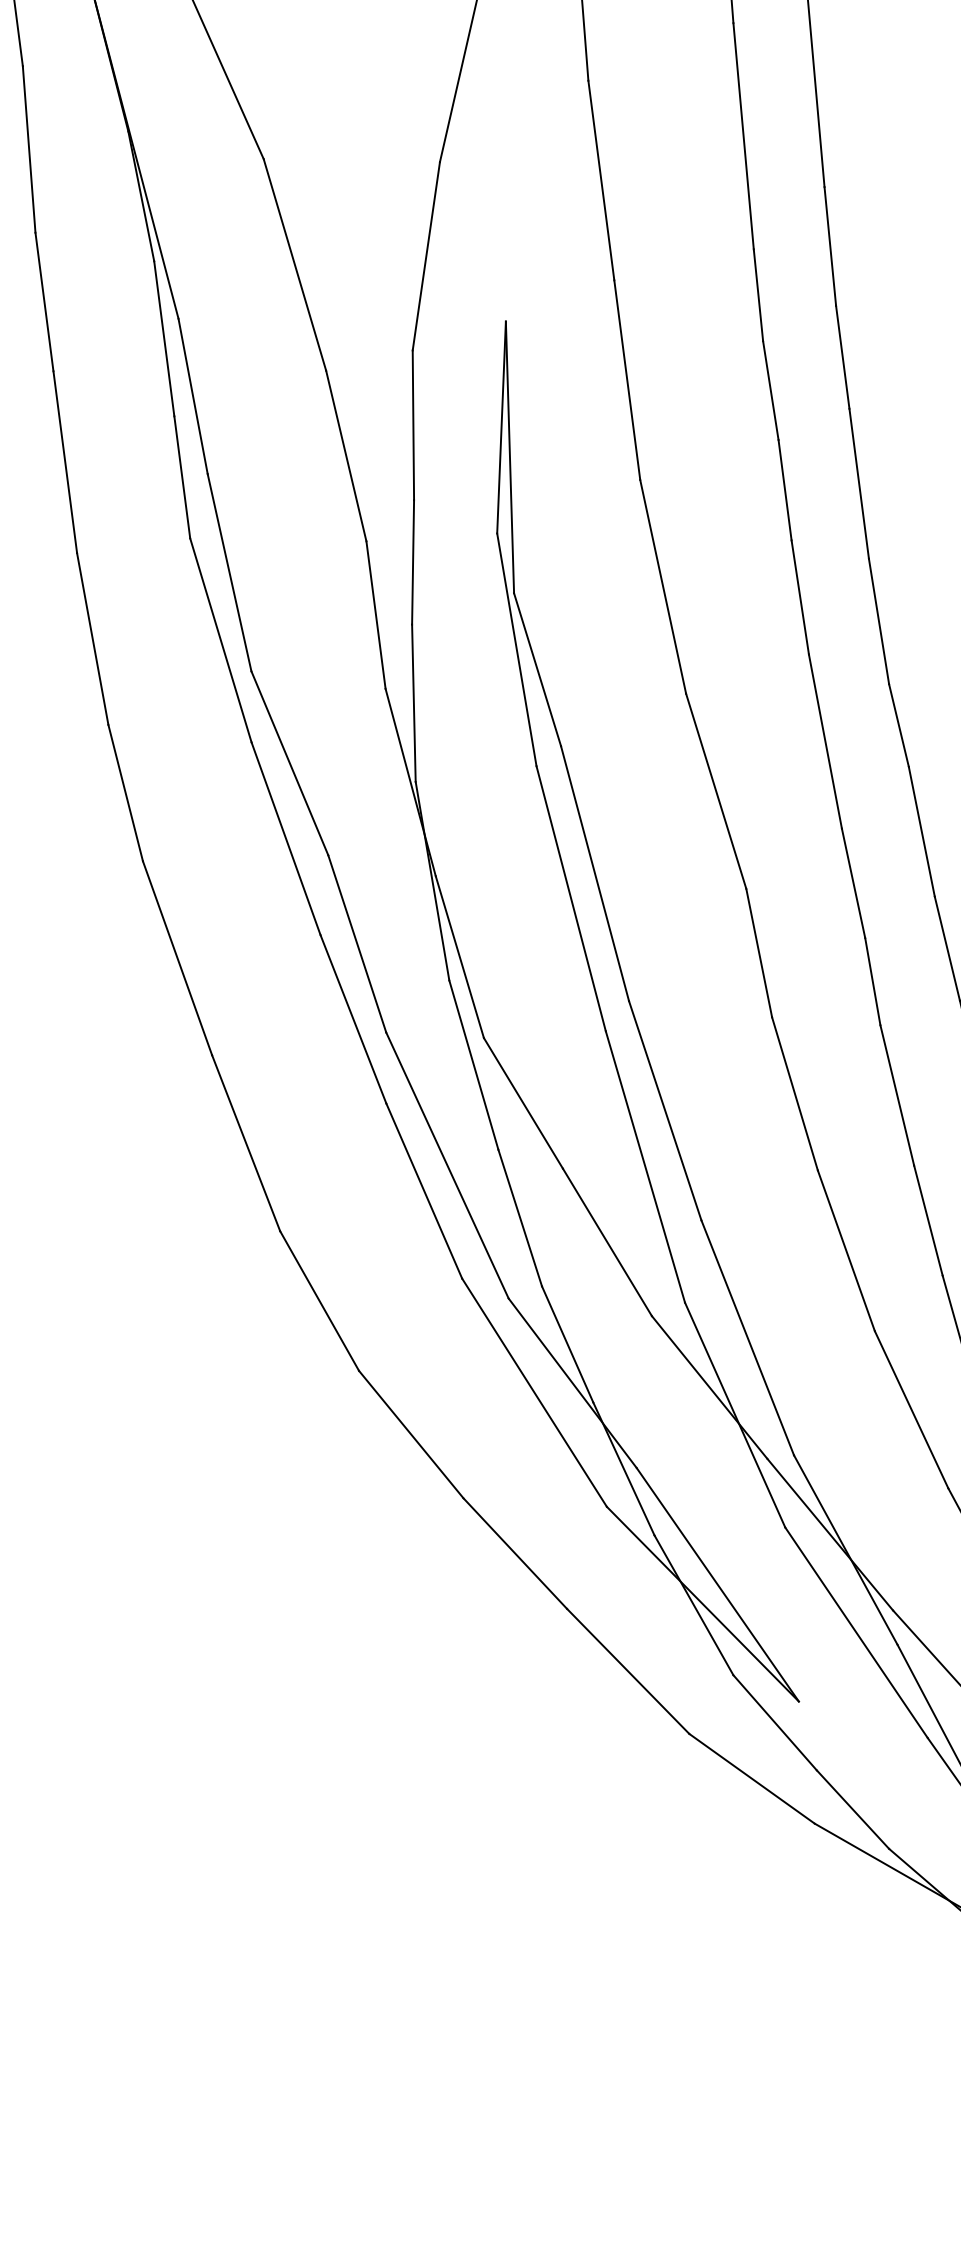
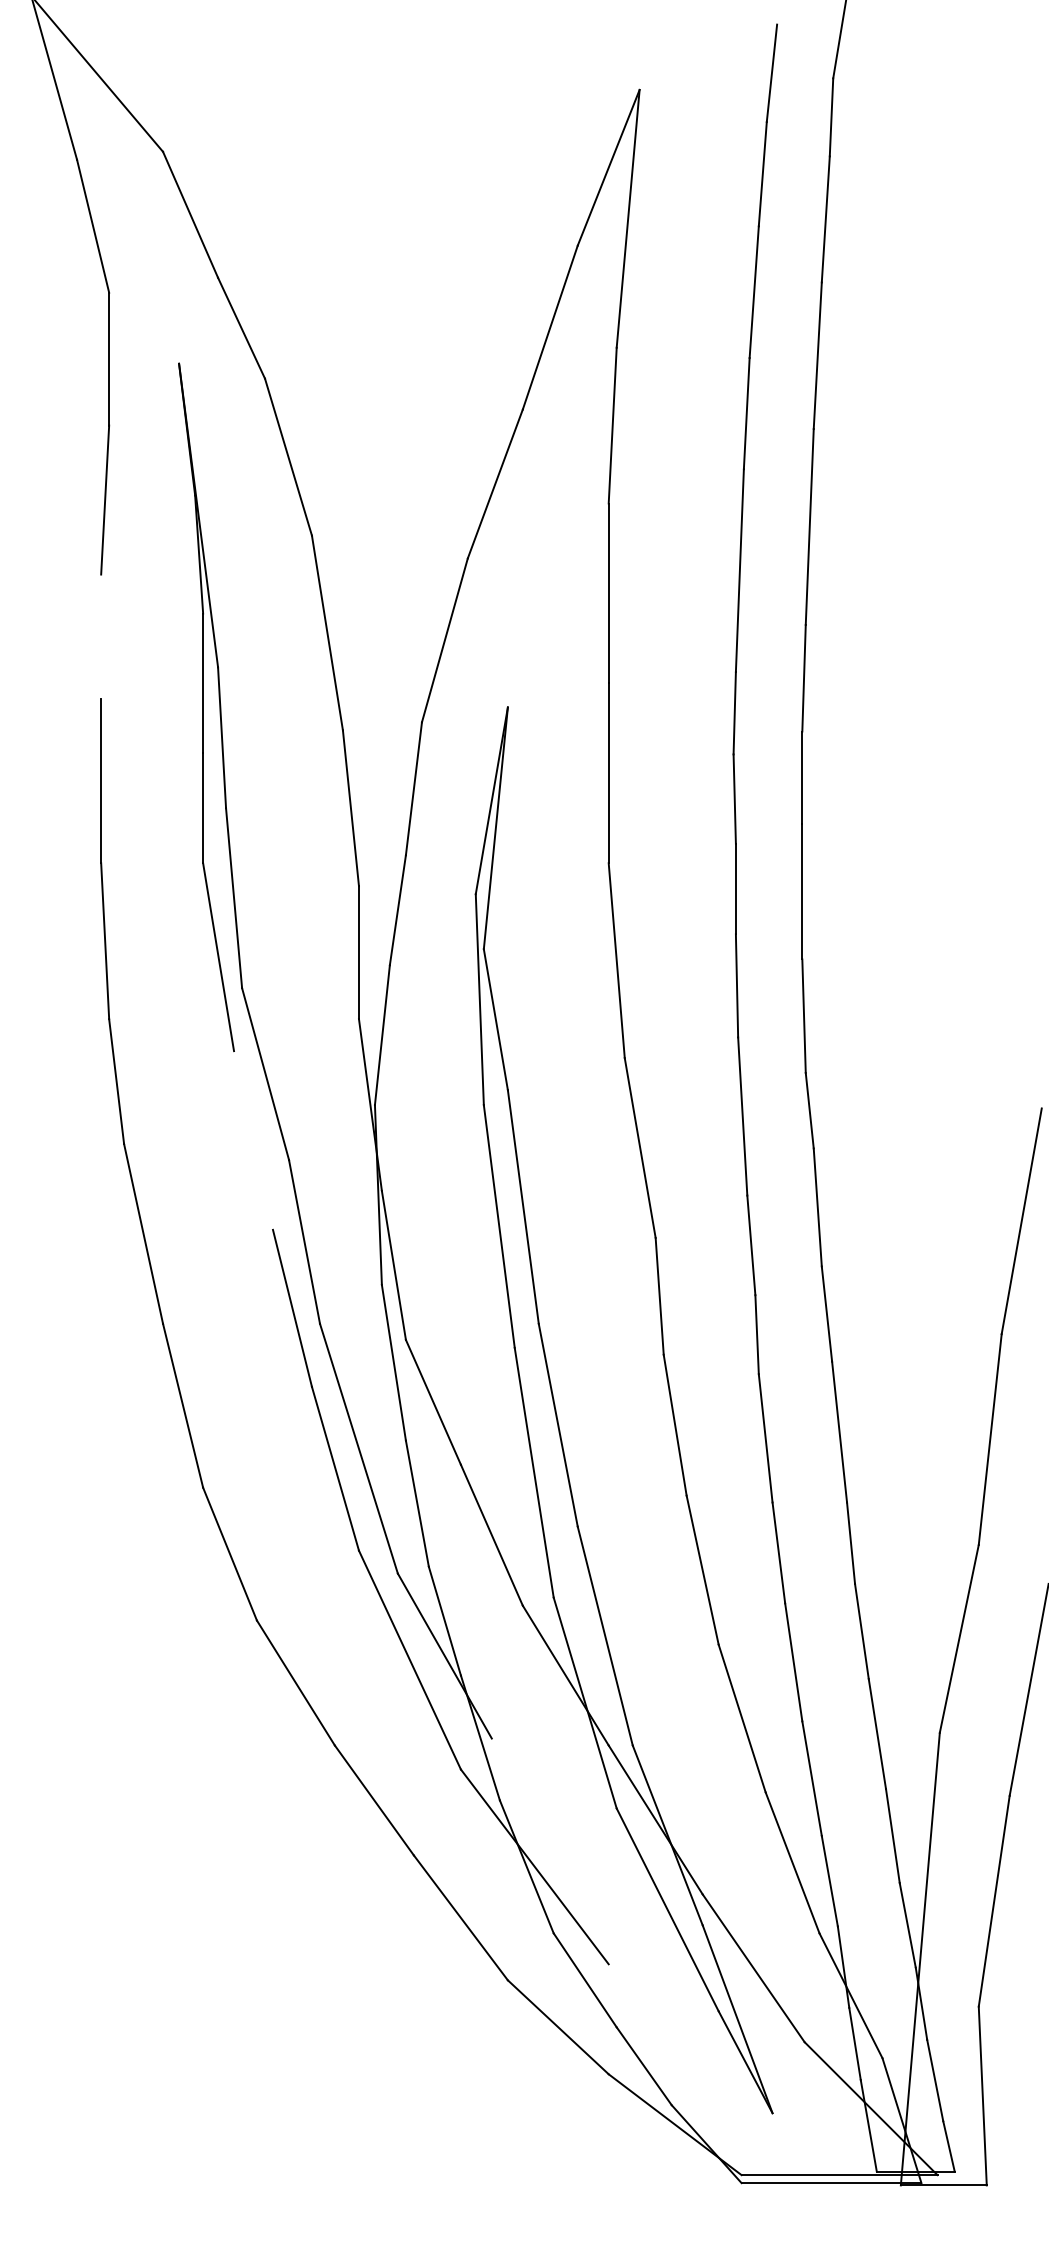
line: (44, 301) -> (101, 636), removed
line: (286, 838) -> (253, 1140), removed
line: (716, 1584) -> (549, 1851), removed

